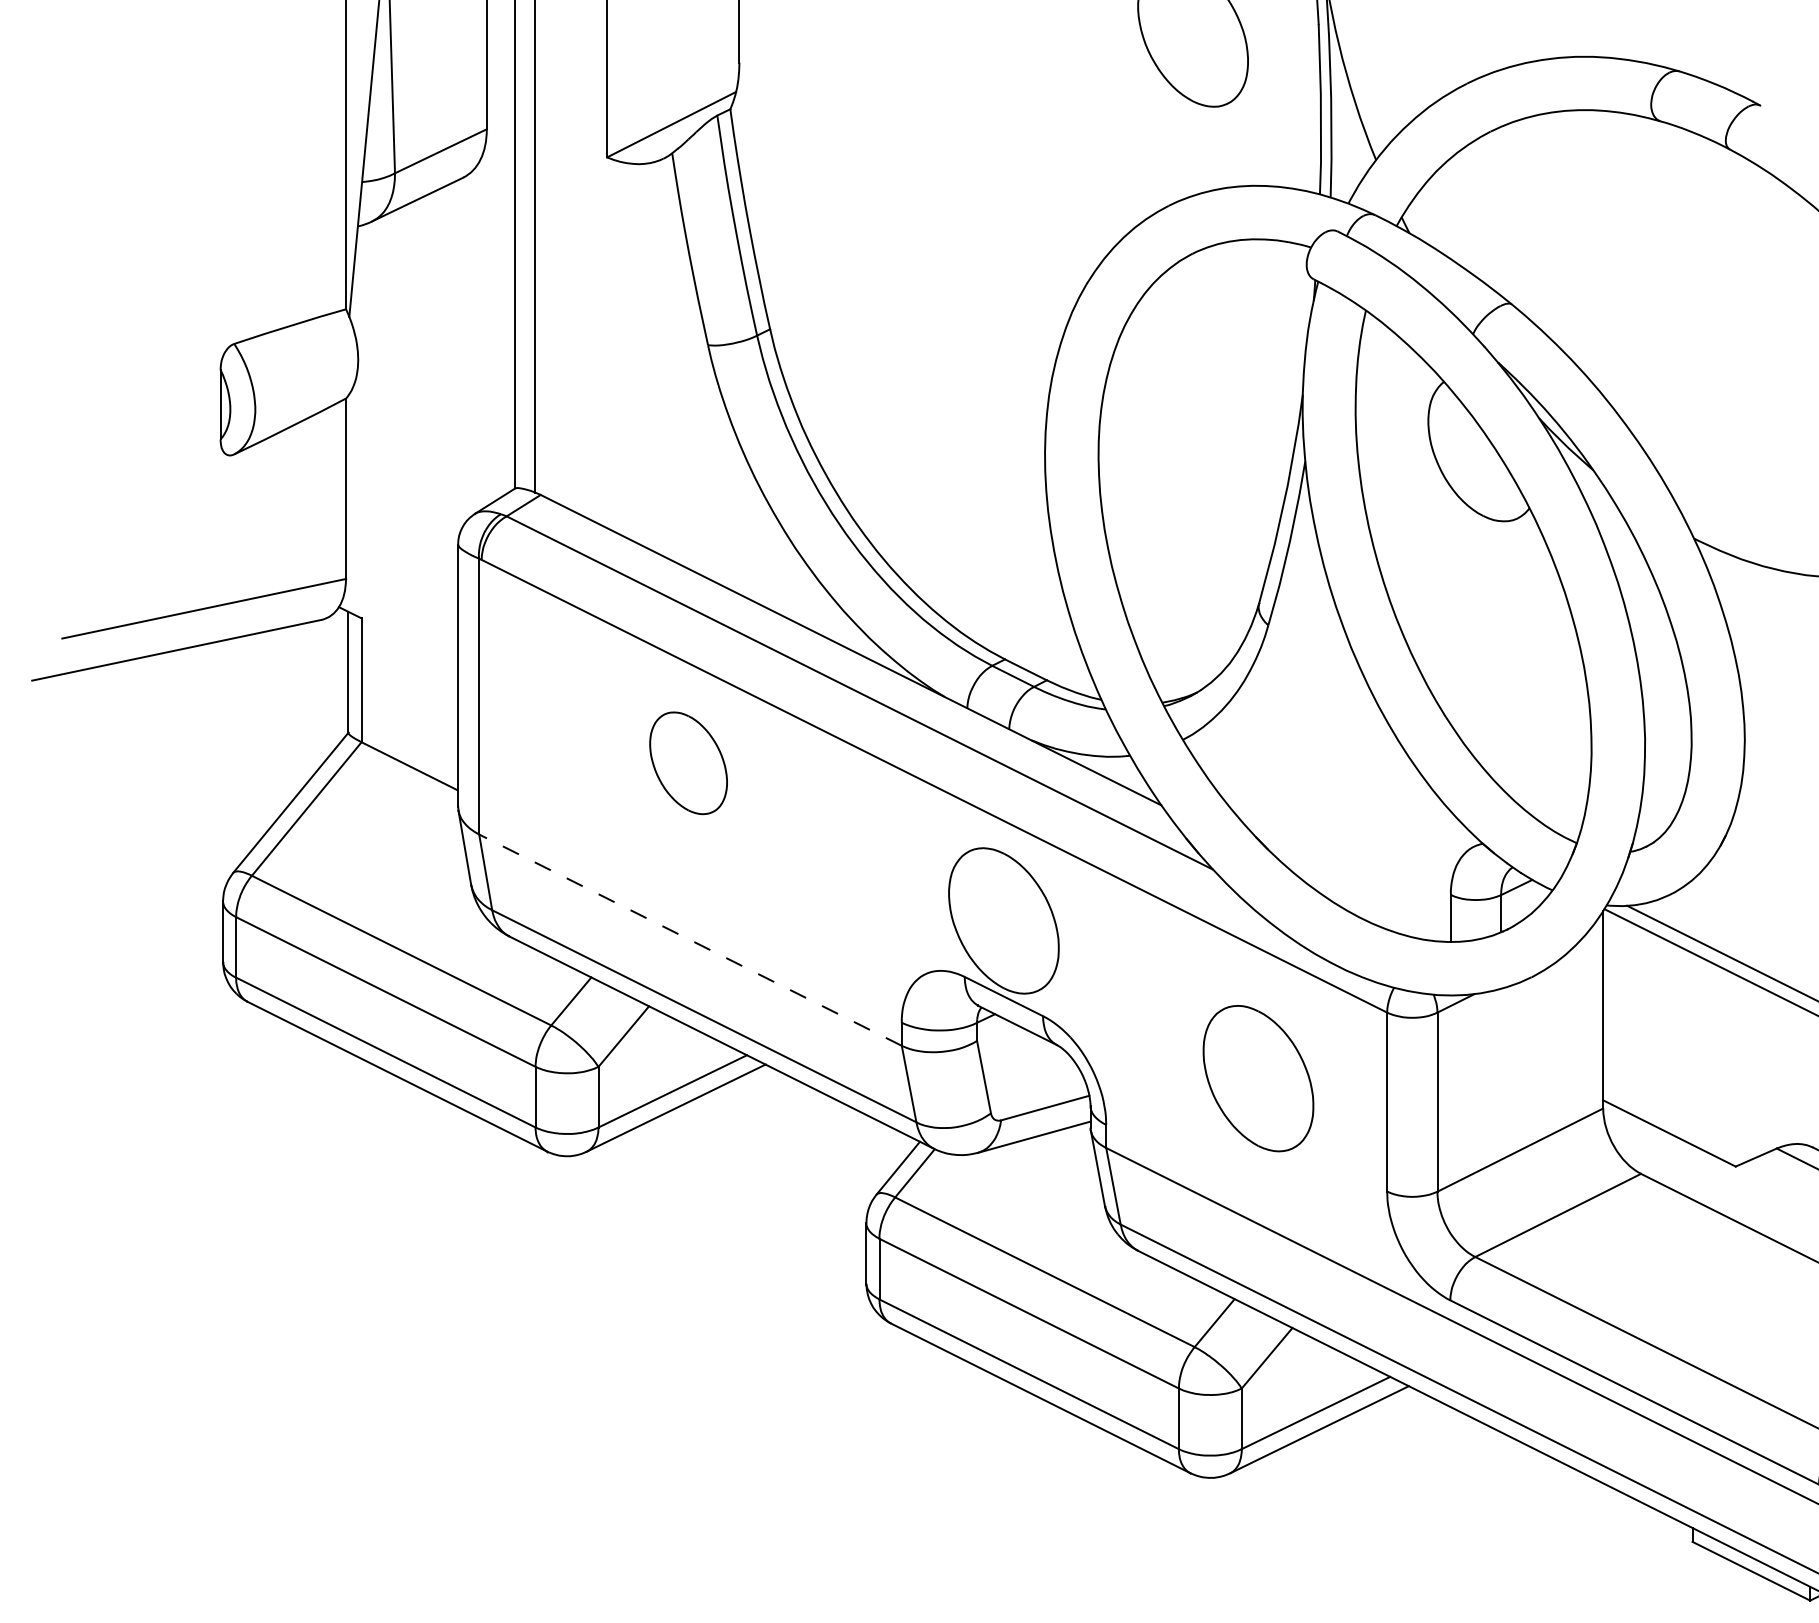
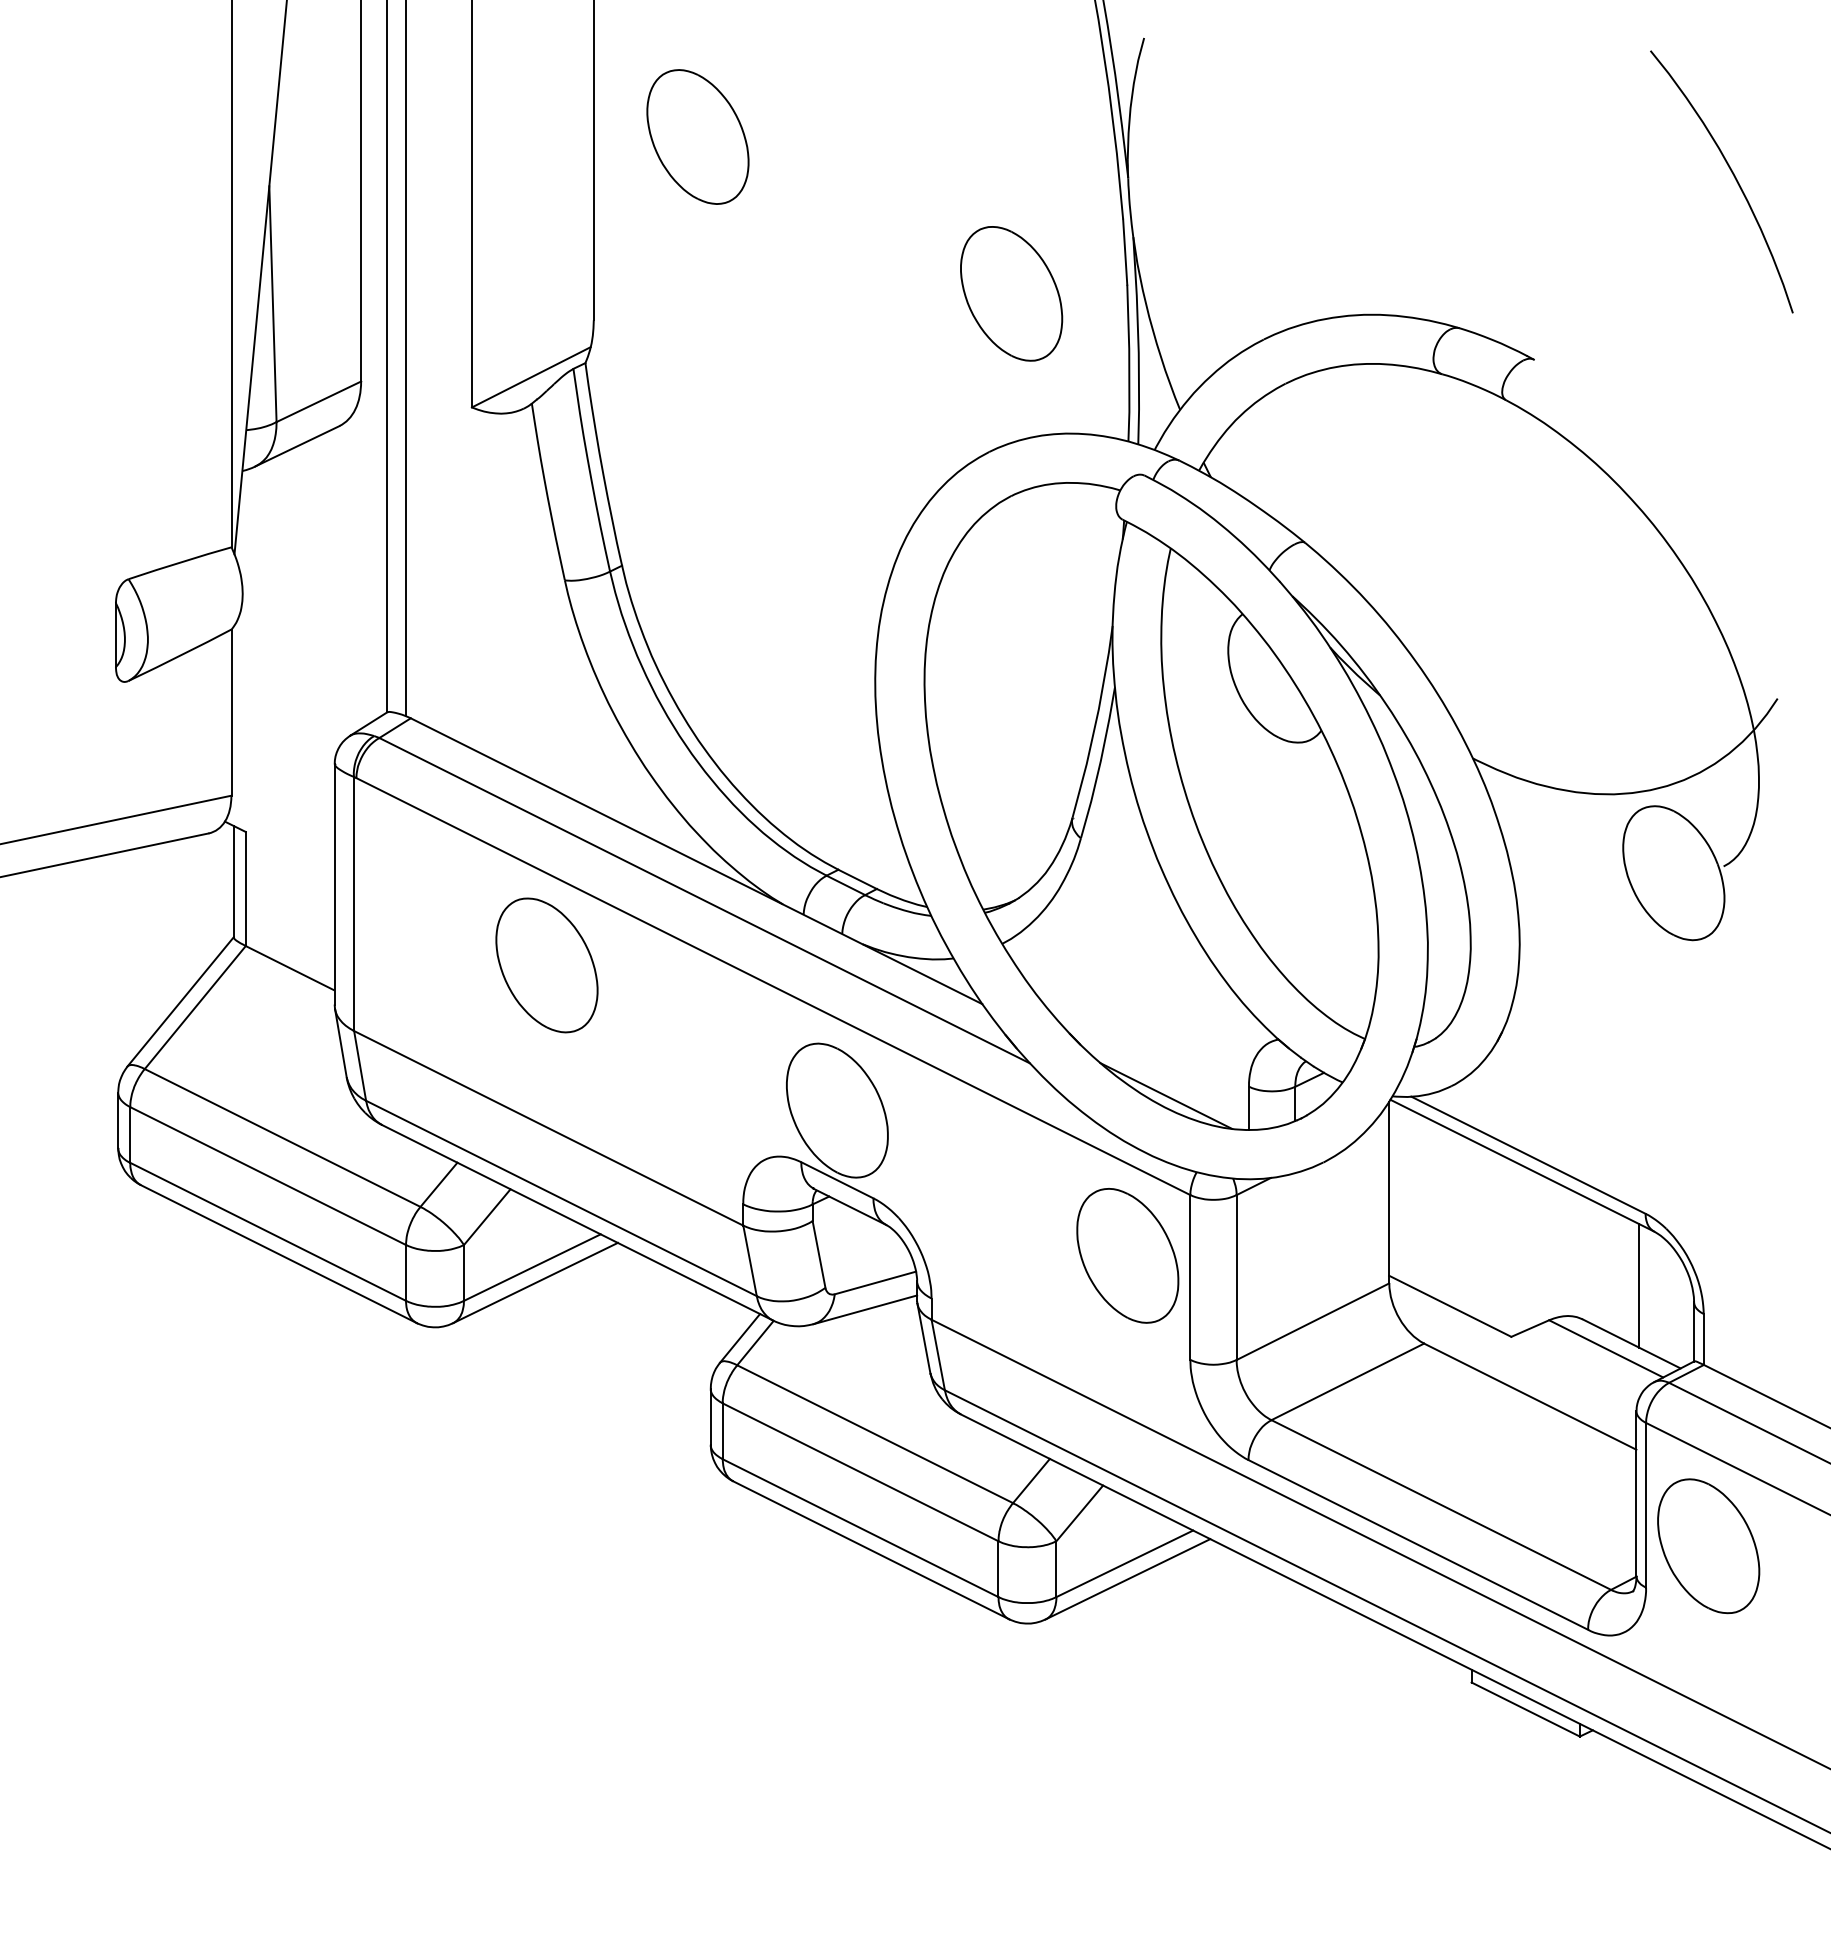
part: (688, 763) -> (546, 965), size x1.43
line: (1361, 904) -> (1166, 1095), added
line: (690, 940) -> (548, 1128), dashed -> solid
part: (1258, 1078) -> (1127, 1255), moved

